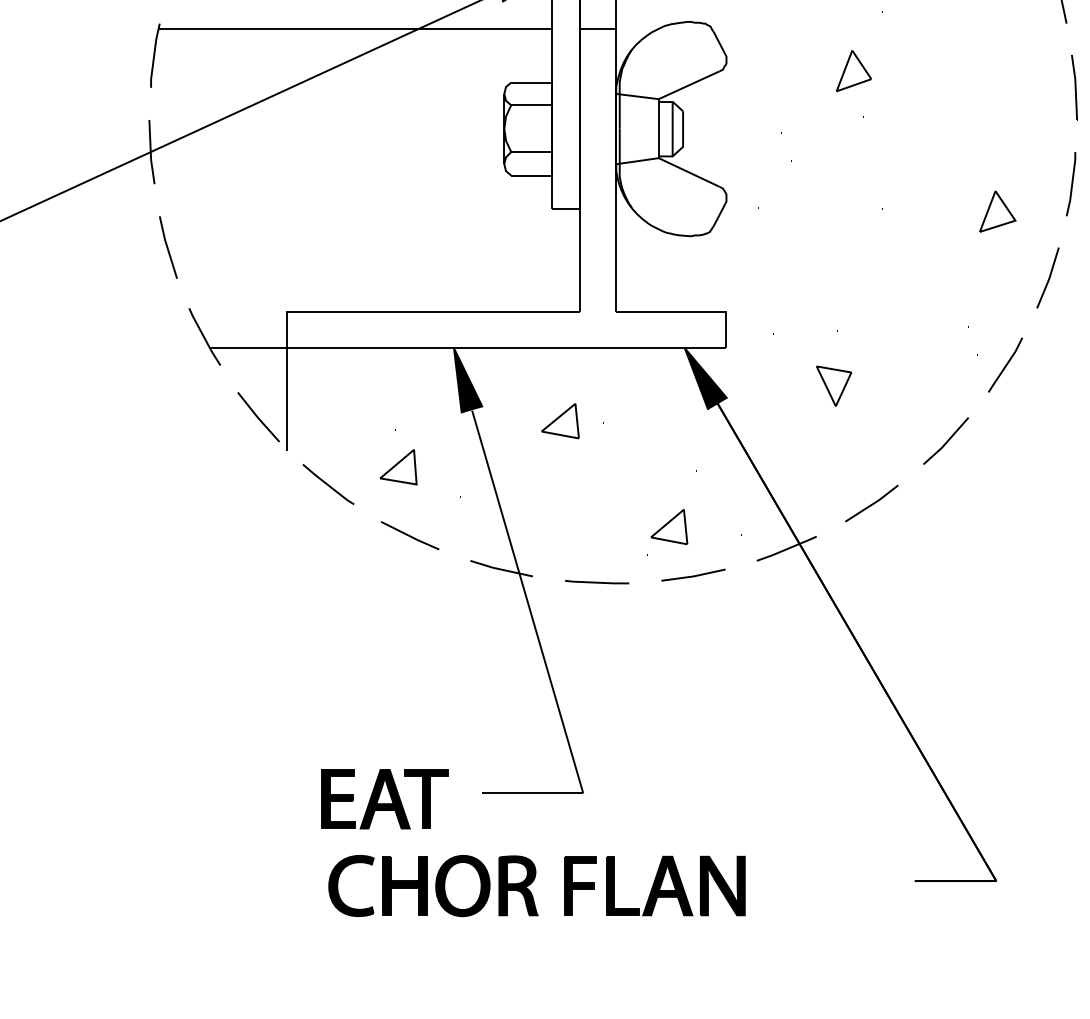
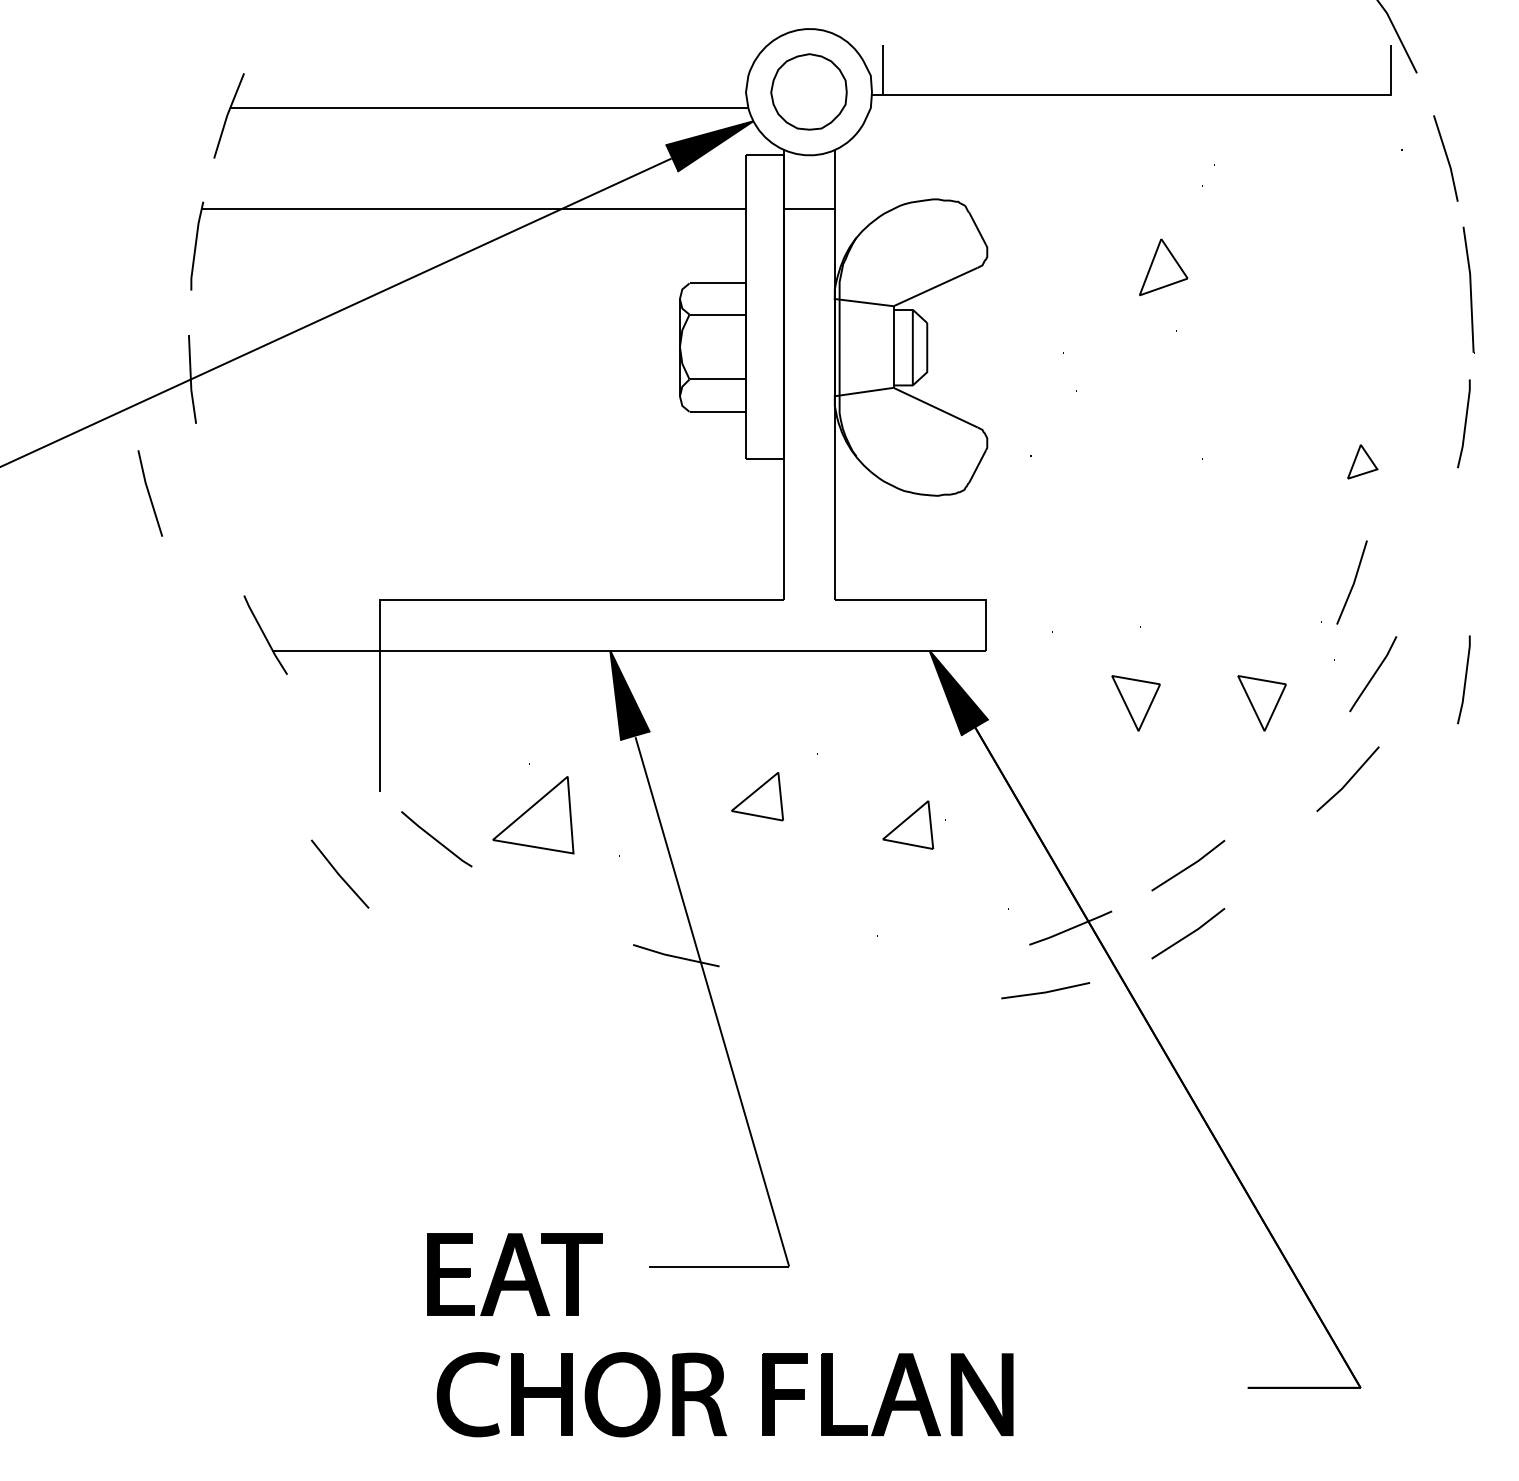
part: (1074, 87) -> (1468, 290), size x1.4
part: (997, 211) -> (1362, 461), size x0.6
line: (167, 247) -> (149, 493), moved
line: (1049, 277) -> (1353, 582), moved
line: (1071, 368) -> (1464, 679), added
part: (924, 386) -> (1261, 703), added
line: (258, 416) -> (339, 873), moved
part: (560, 421) -> (757, 796), moved
line: (947, 440) -> (1349, 778), moved
part: (398, 467) -> (533, 815), size x1.6
part: (669, 526) -> (908, 824), moved
line: (410, 535) -> (549, 909), removed
line: (872, 552) -> (1189, 933), added
line: (693, 575) -> (1045, 991), moved
line: (597, 582) -> (808, 974), removed

